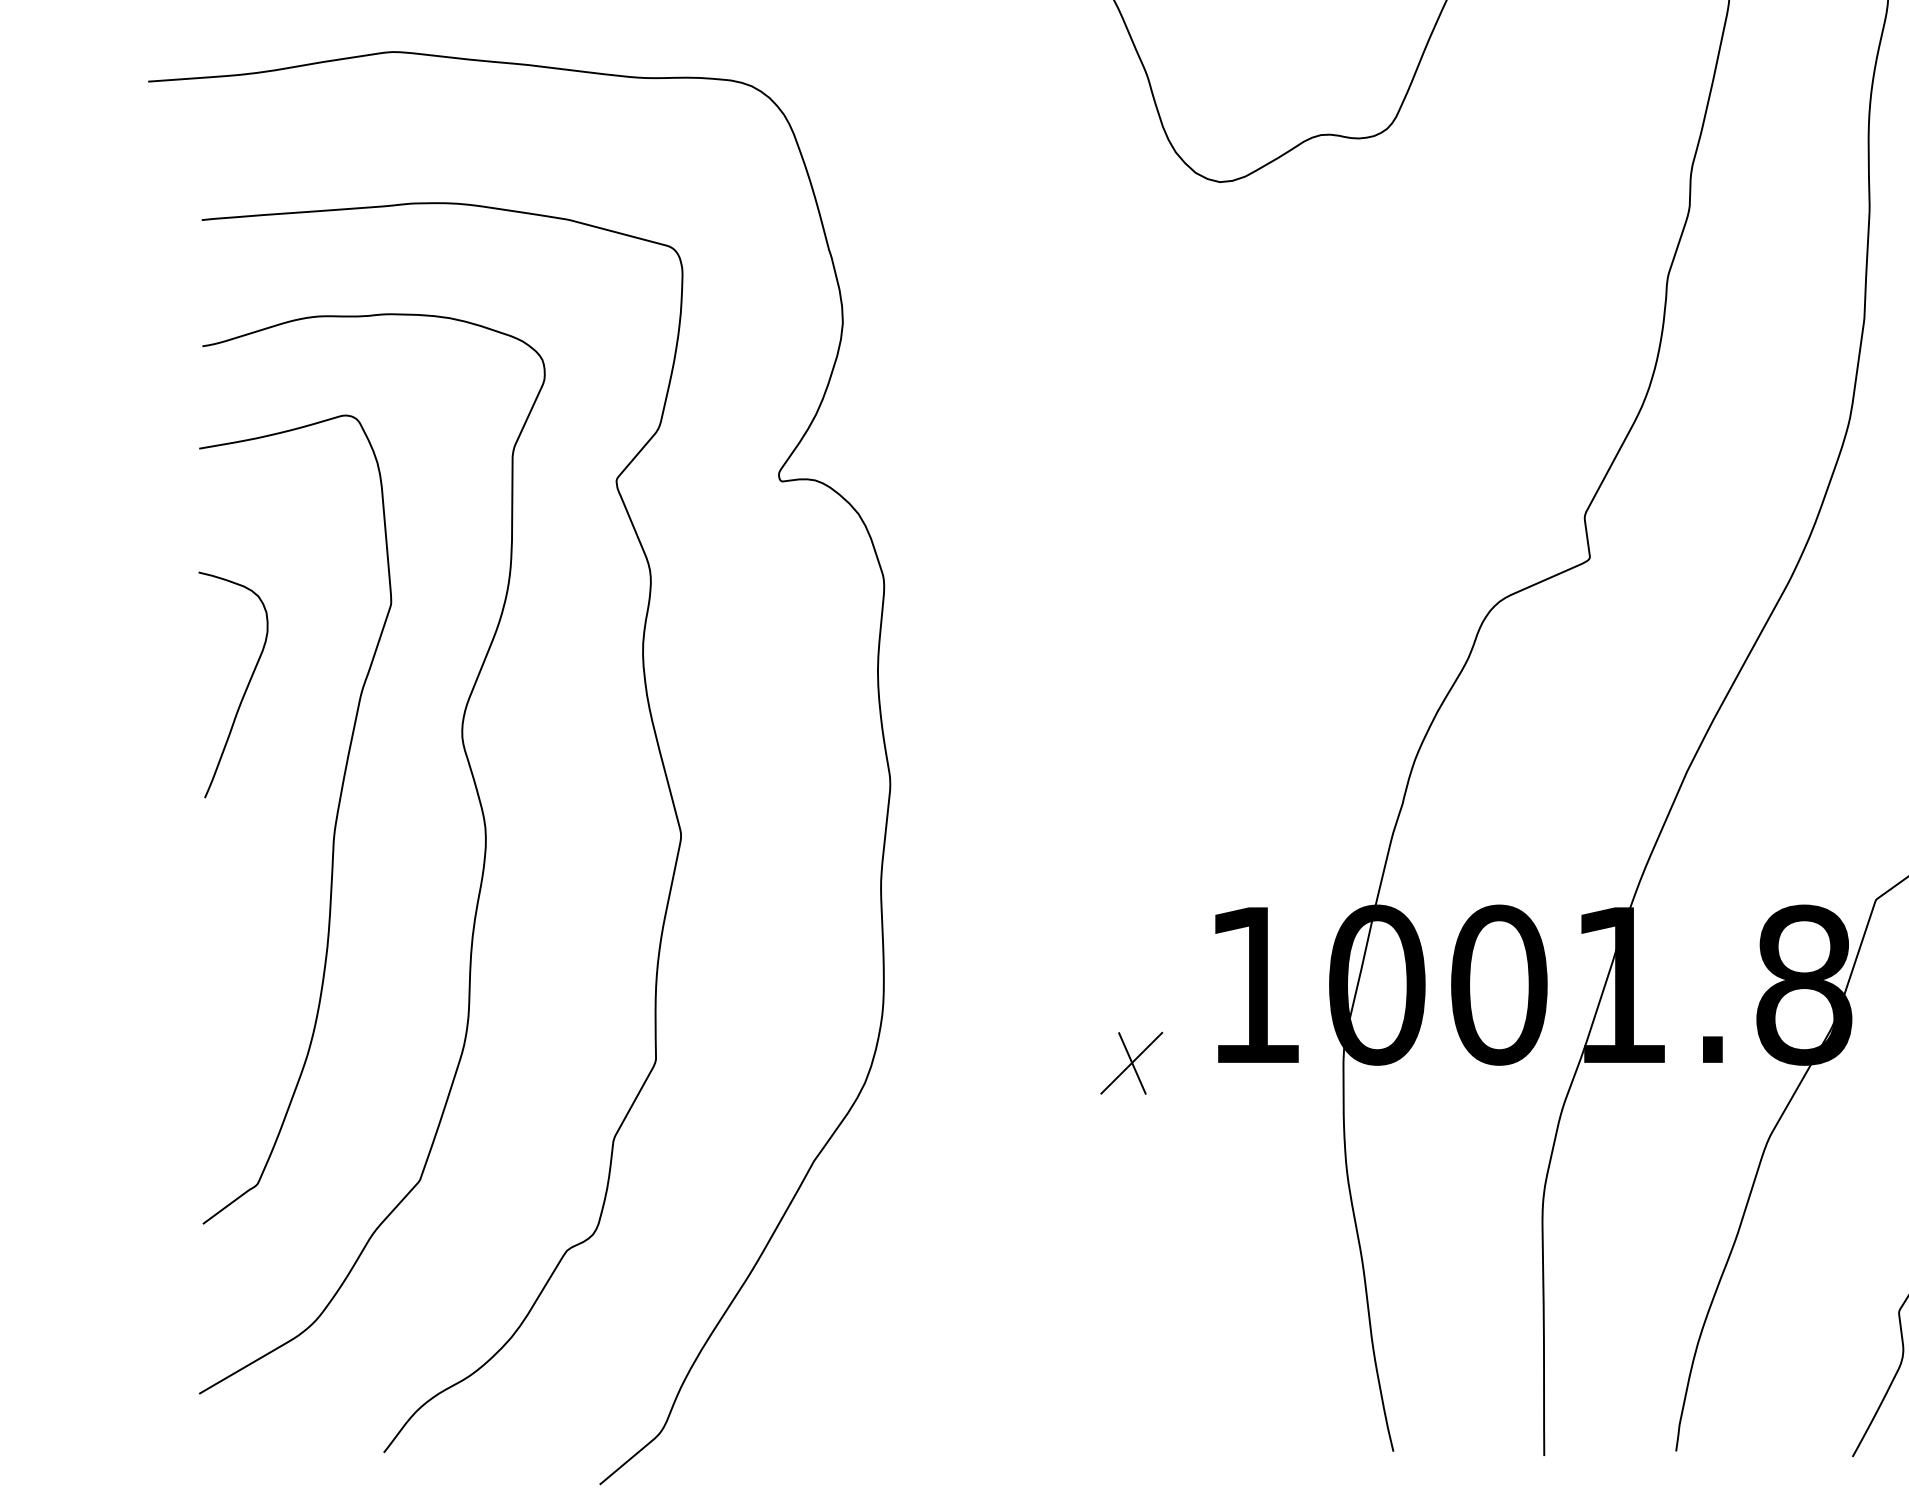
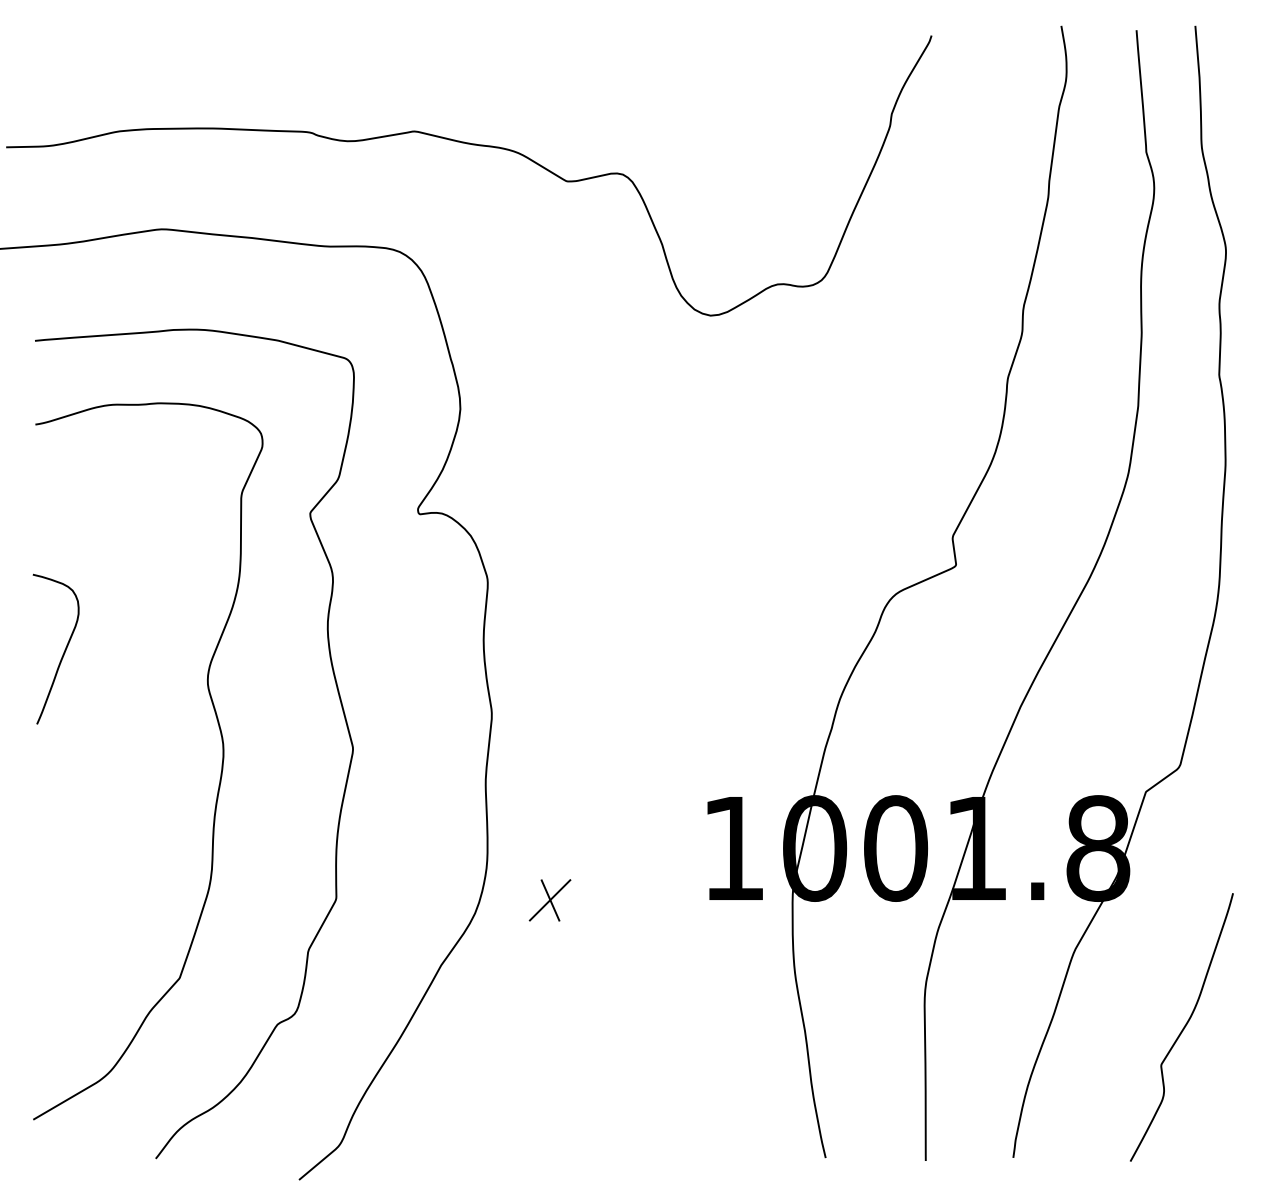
curve: (333, 825) -> (122, 742), removed
part: (1130, 1063) -> (549, 900), moved

